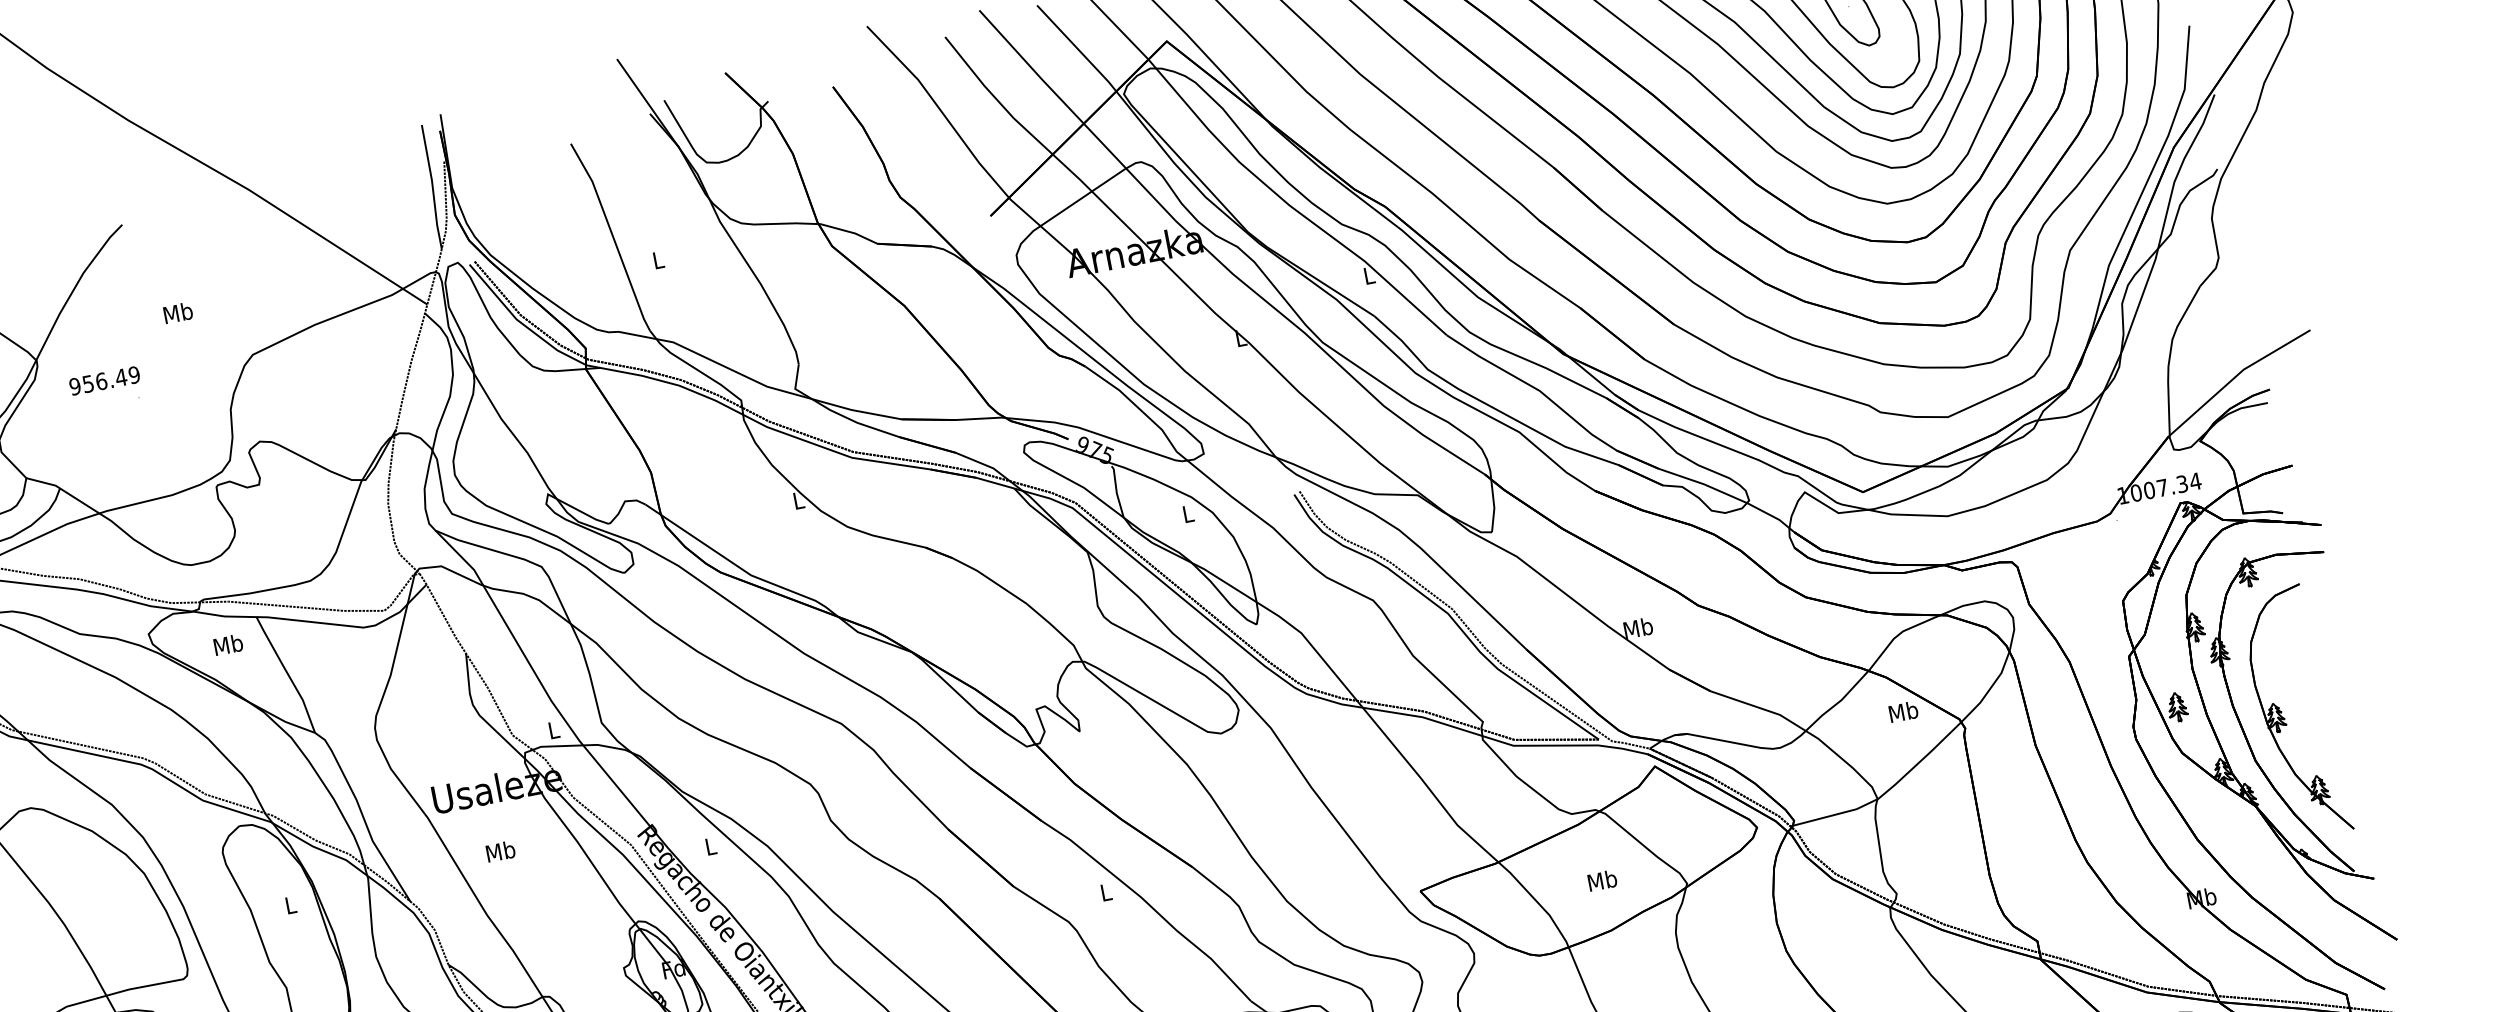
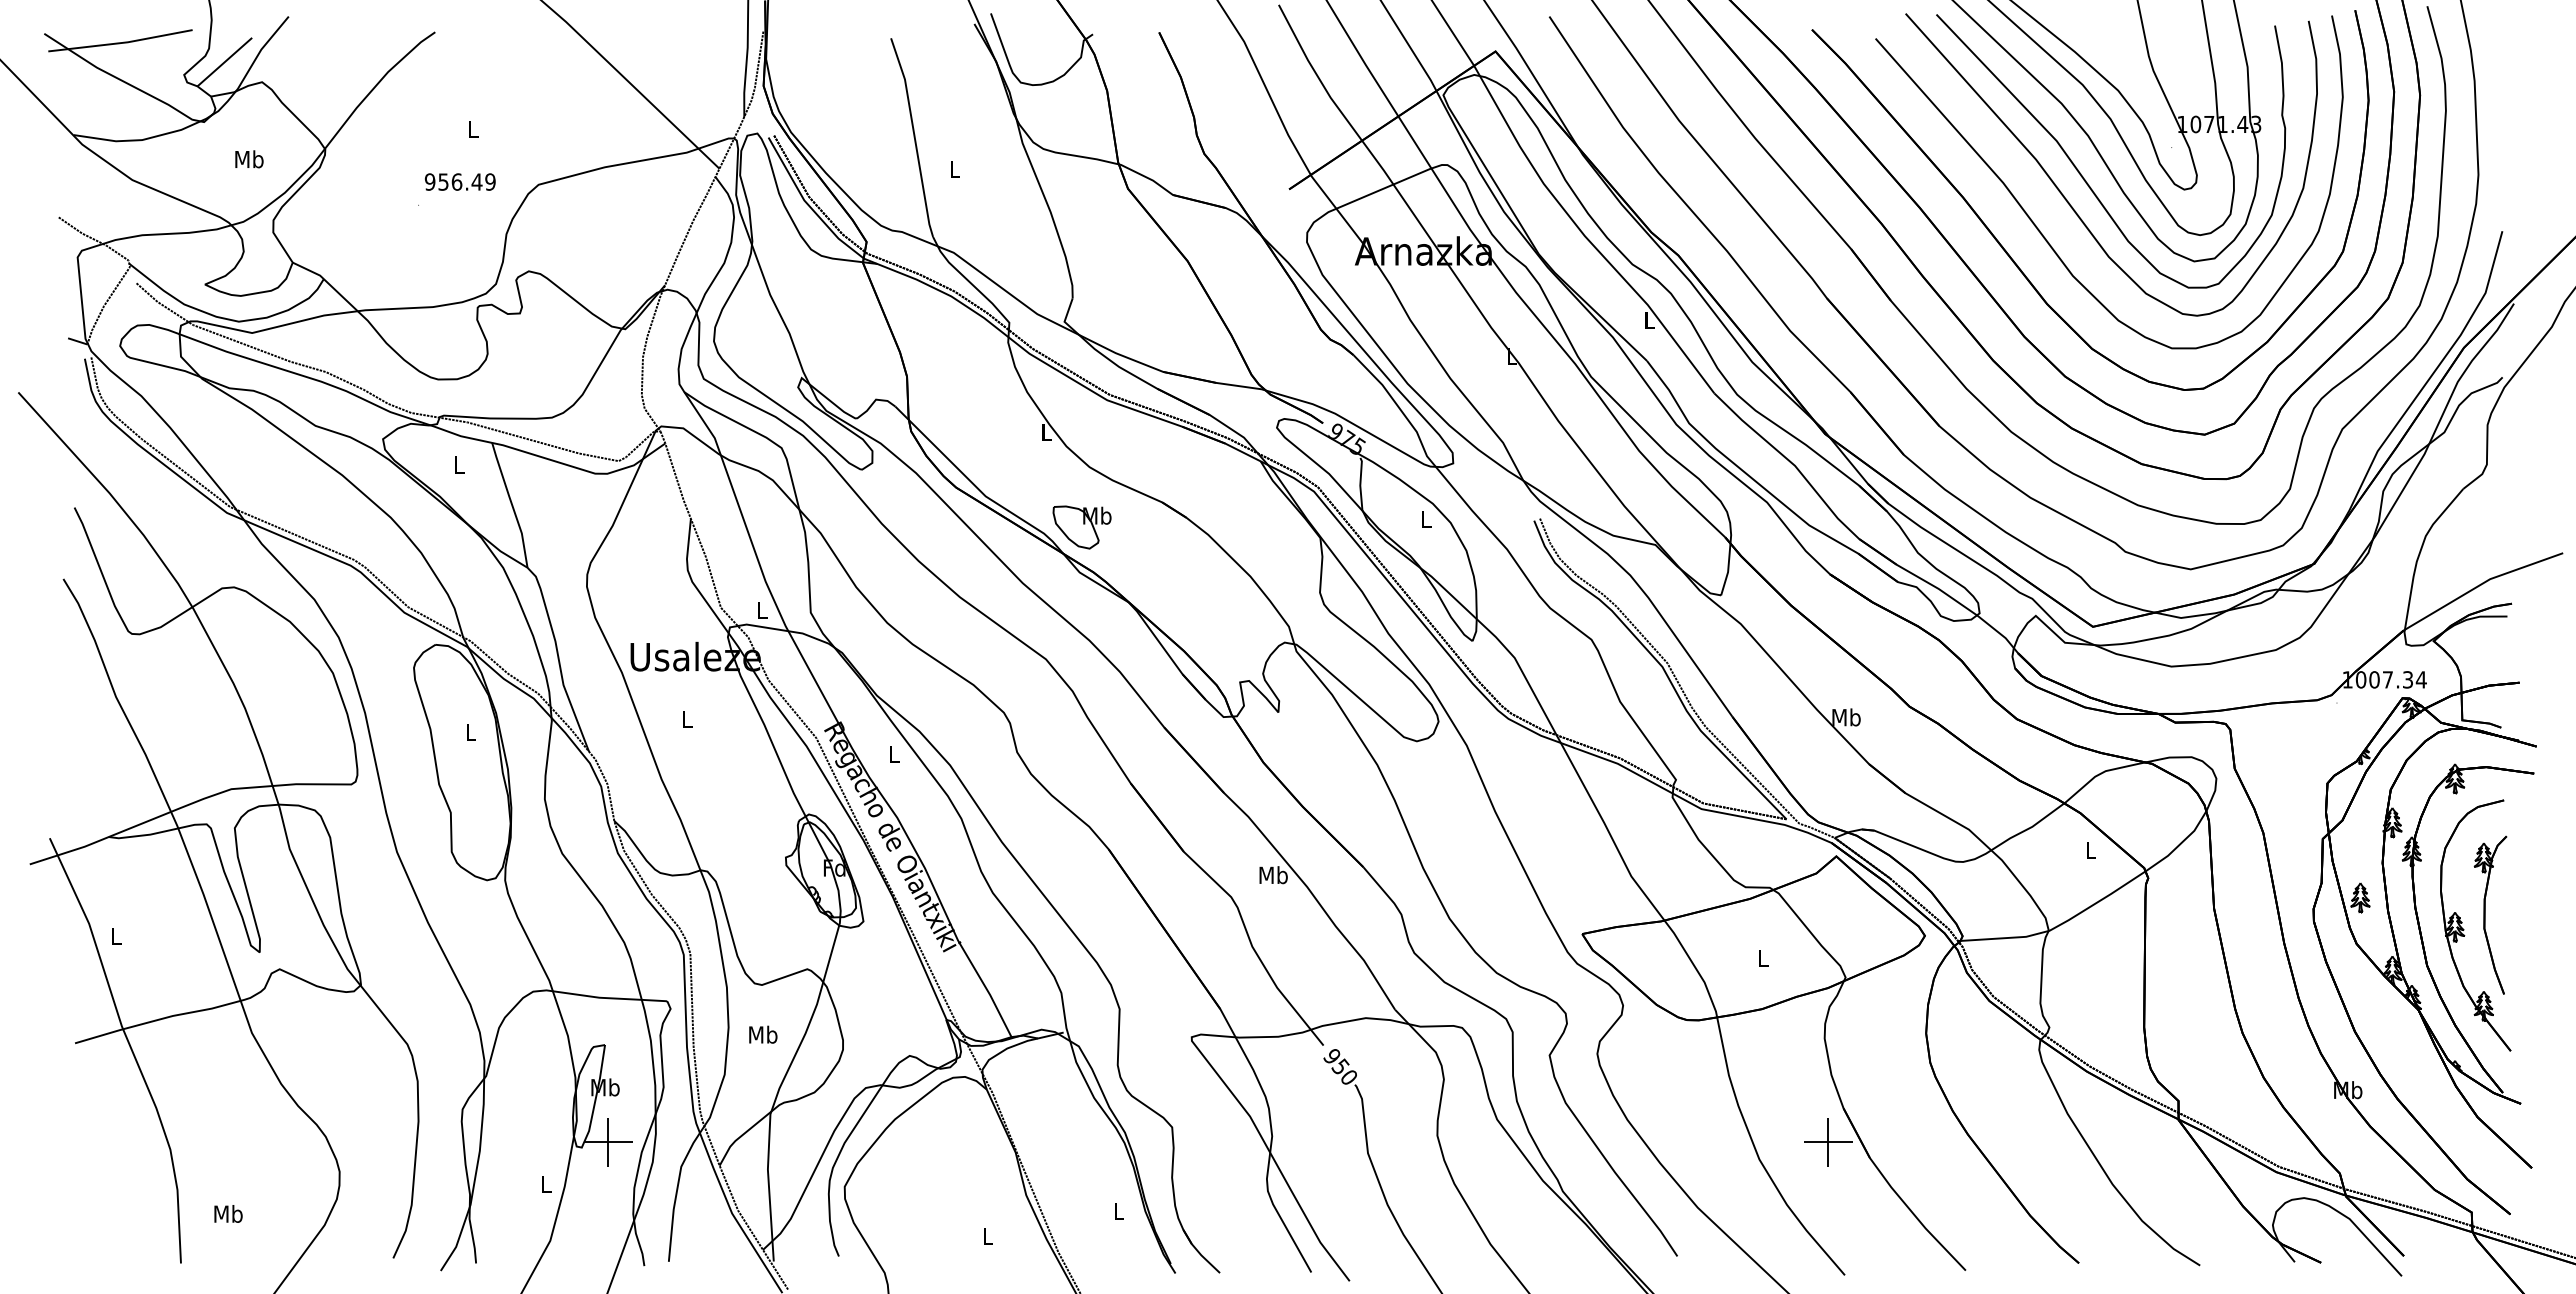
text: (178, 312) -> (473, 129), Mb -> L
text: (104, 380) -> (460, 181), moved
part: (851, 587) -> (1081, 527), added
text: (228, 644) -> (459, 464), Mb -> L
part: (2308, 698) -> (2490, 914), added
text: (1903, 712) -> (2090, 850), Mb -> L
text: (501, 851) -> (687, 719), Mb -> L
text: (1602, 880) -> (1763, 958), Mb -> L
text: (1106, 892) -> (1273, 875), L -> Mb

